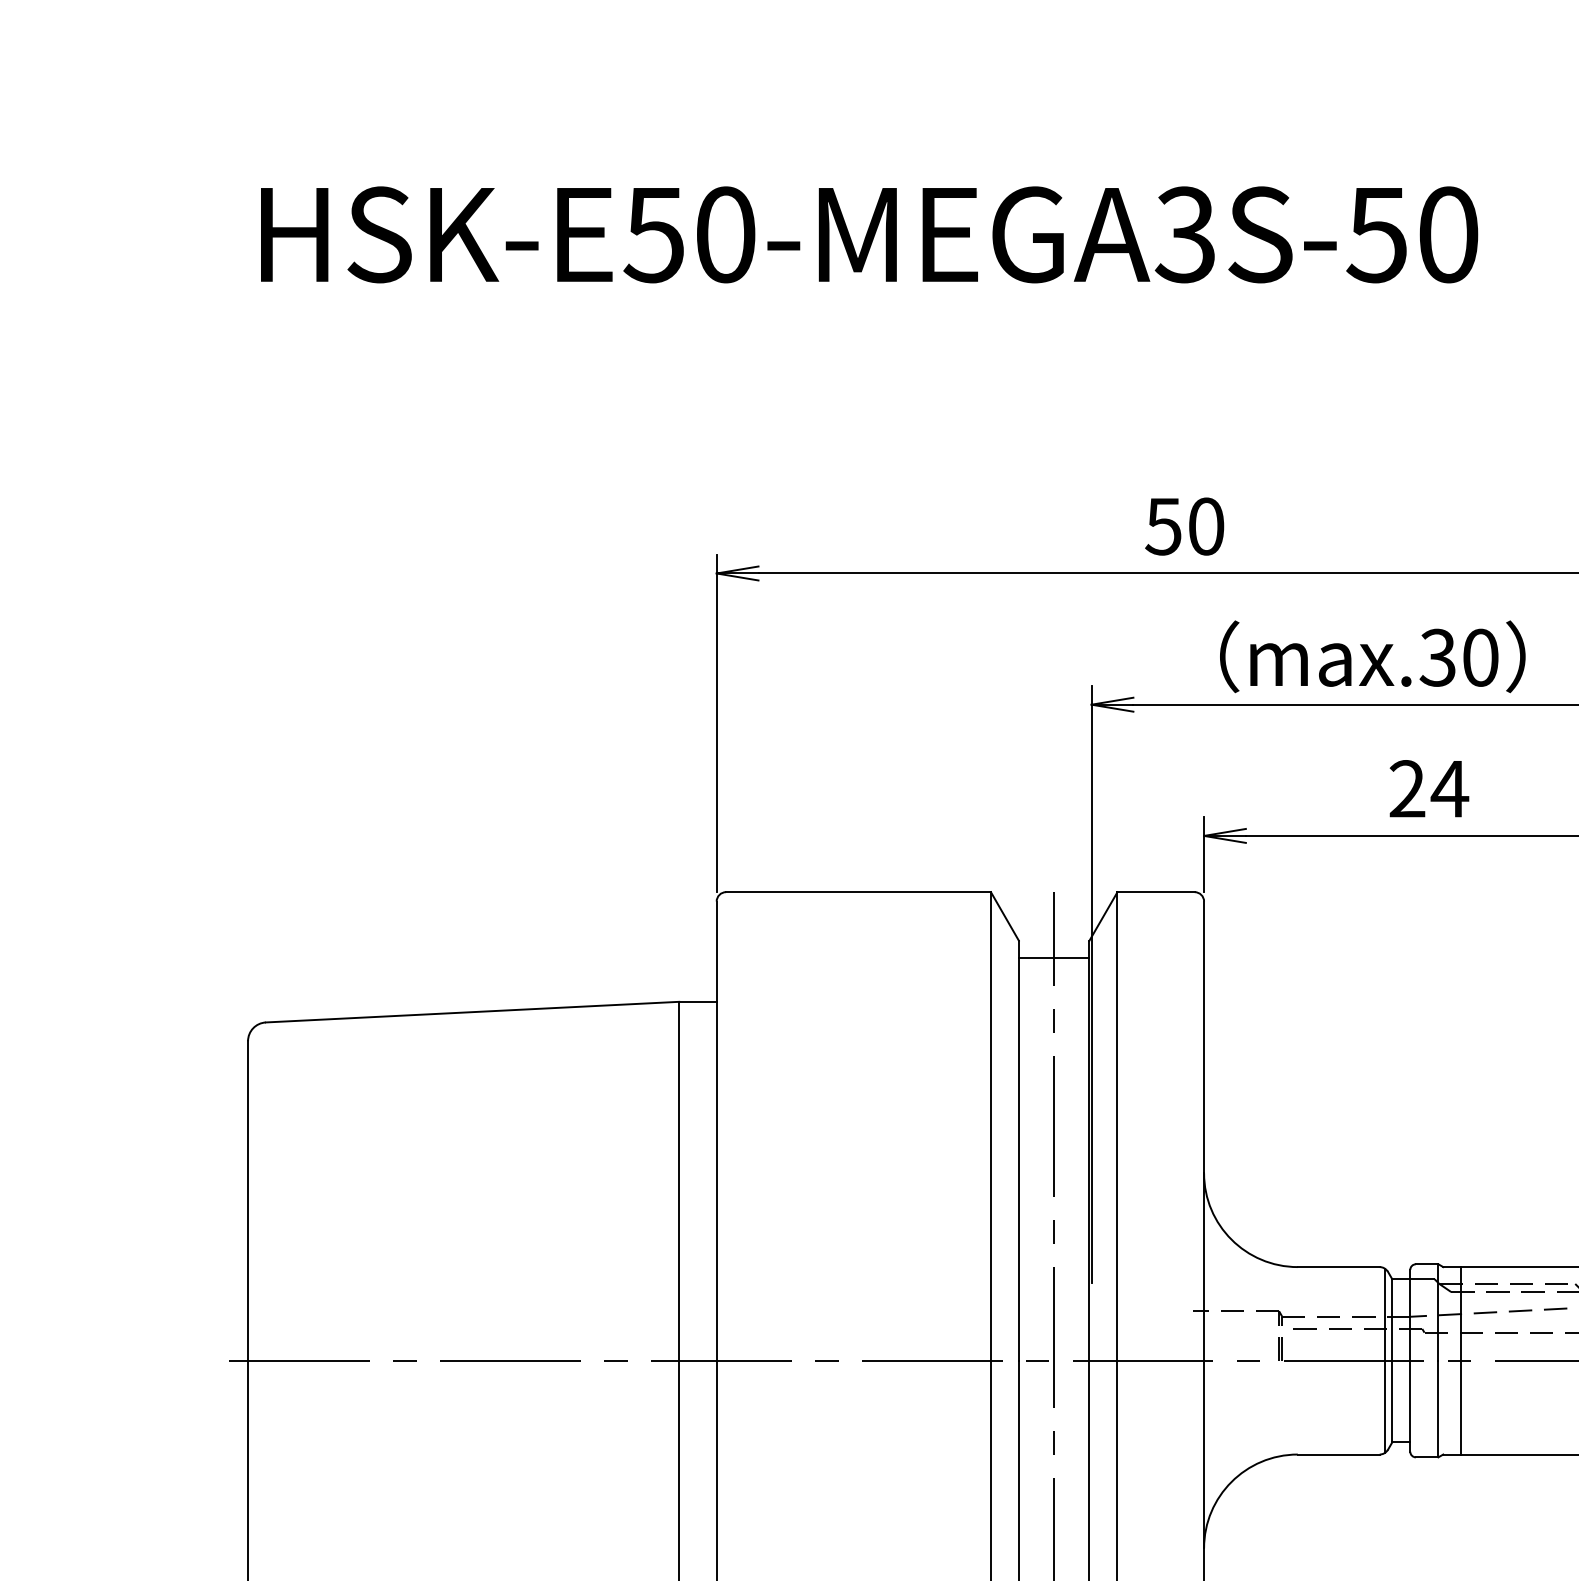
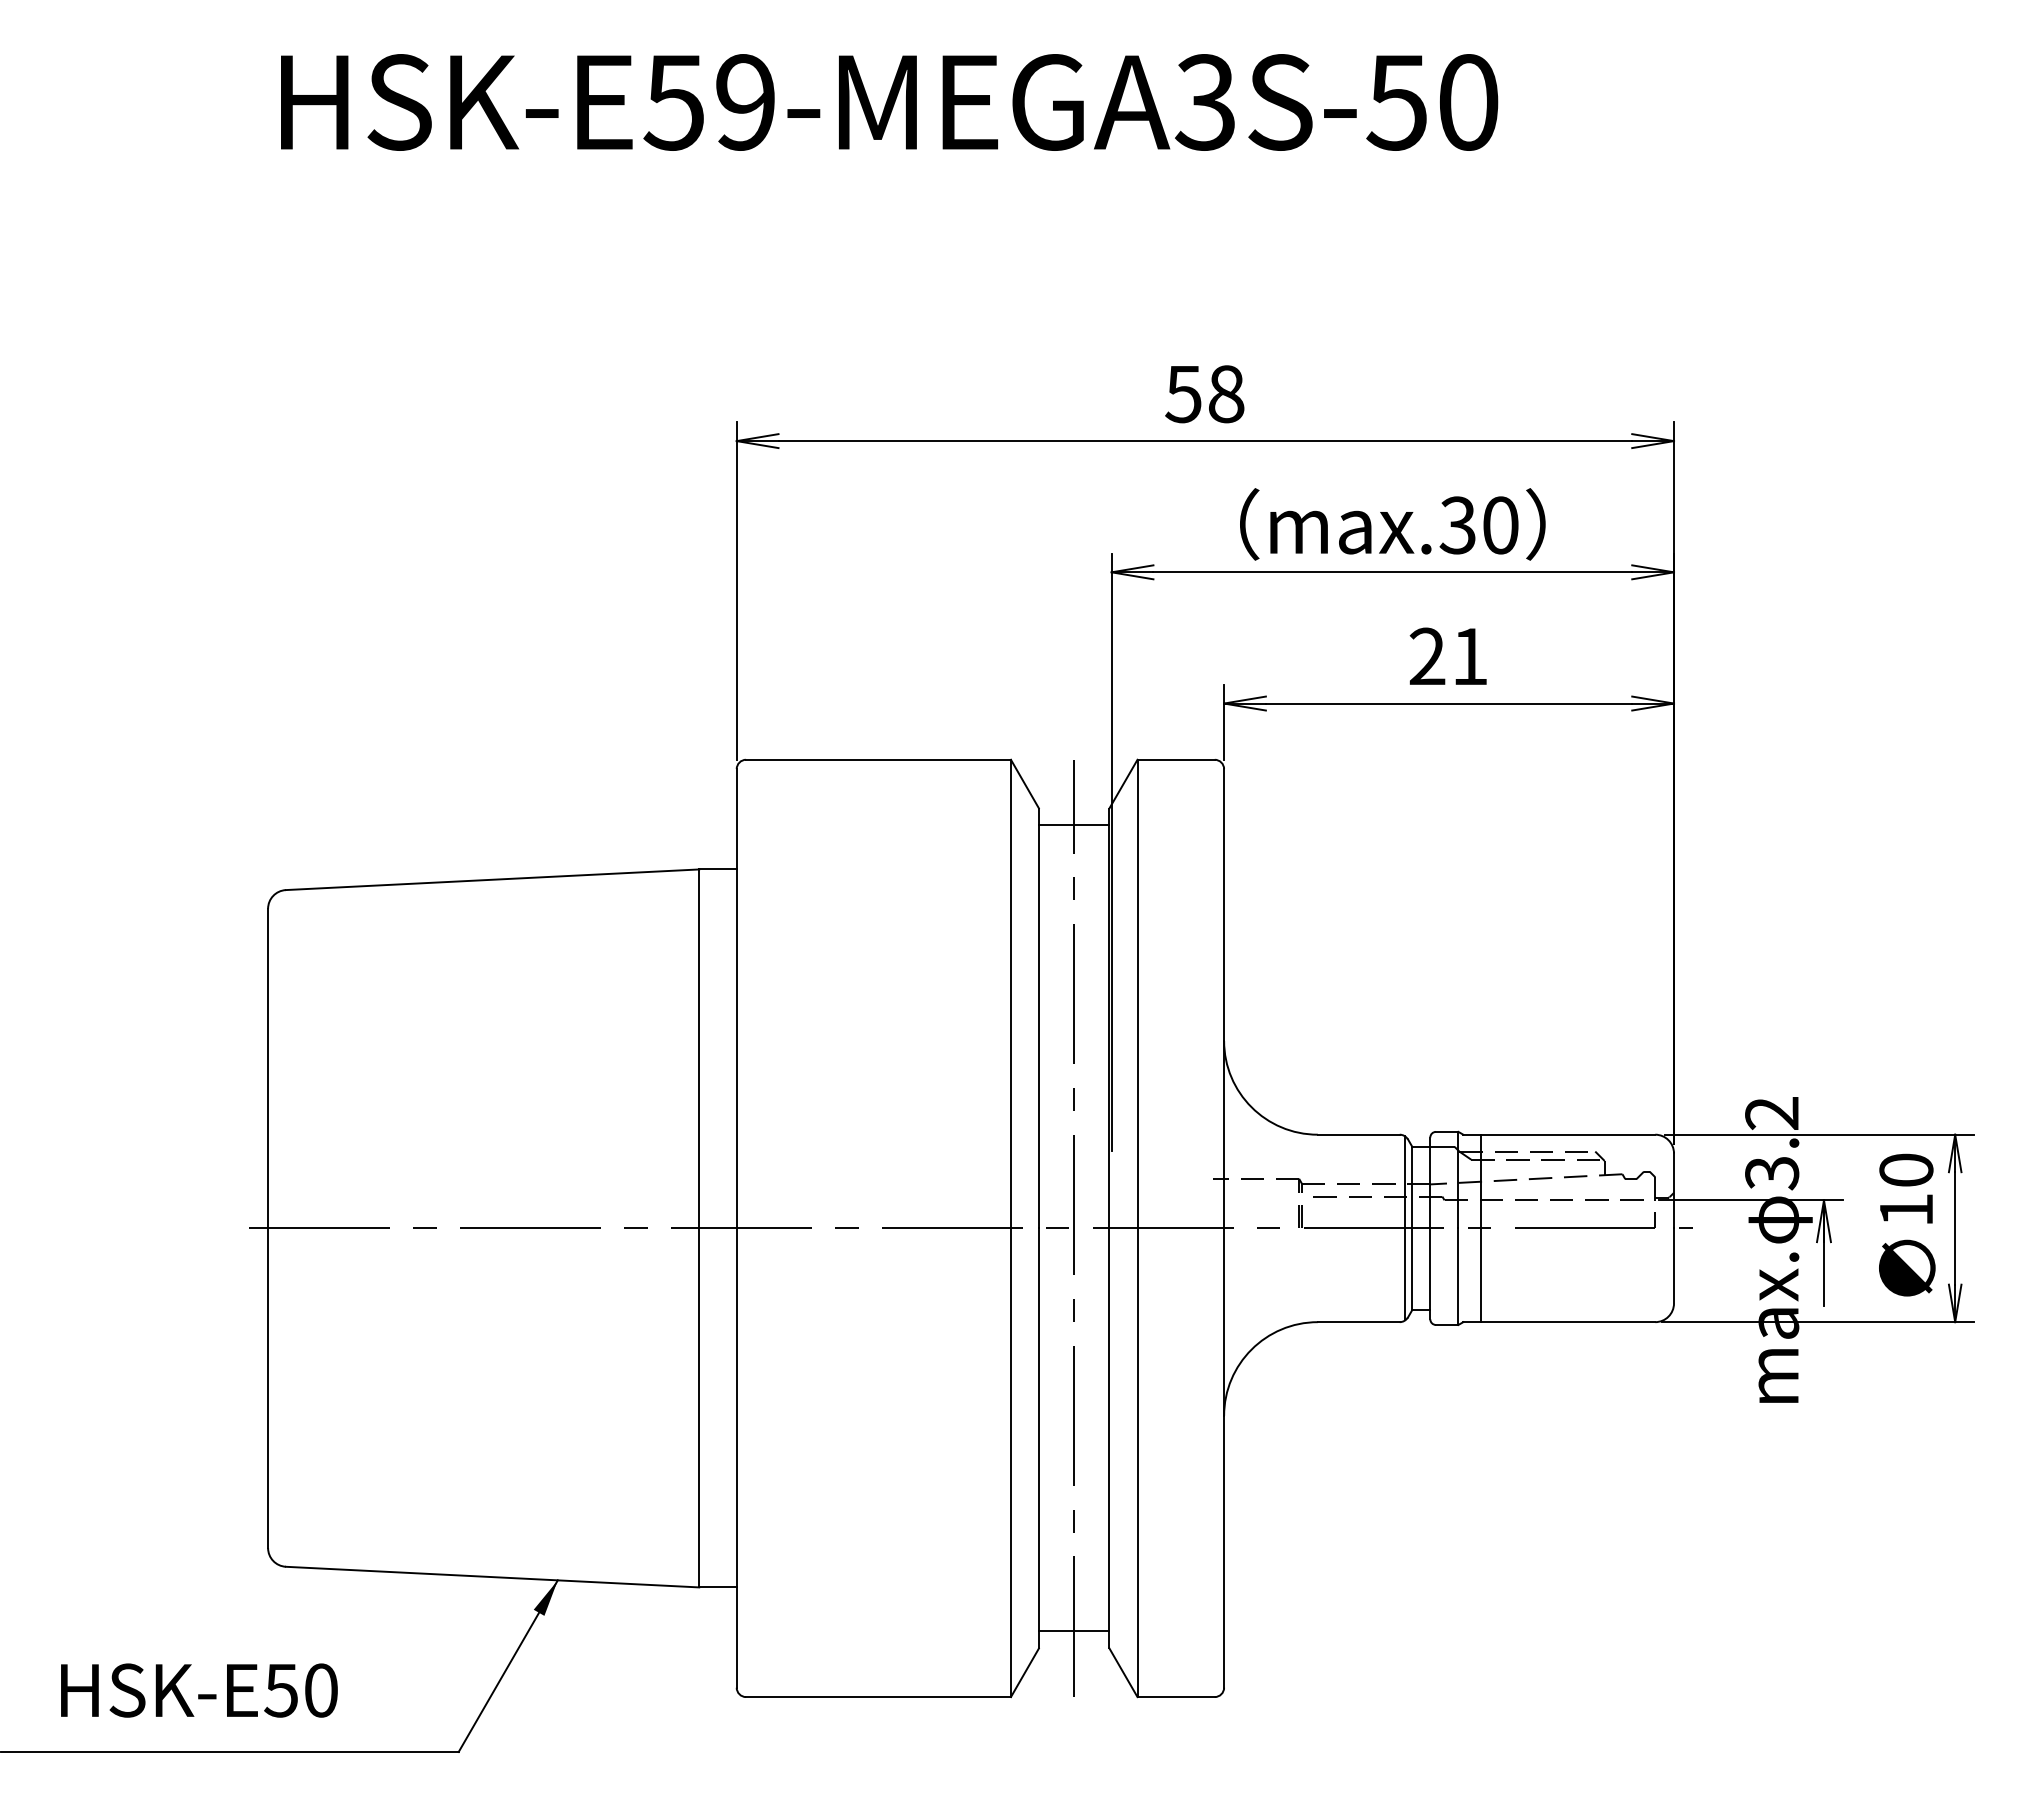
text: (725, 234) -> (745, 102), HSK-E50-MEGA3S-50 -> HSK-E59-MEGA3S-50
text: (1206, 526) -> (1226, 394), 50 -> 58
text: (1449, 788) -> (1469, 656), 24 -> 21

